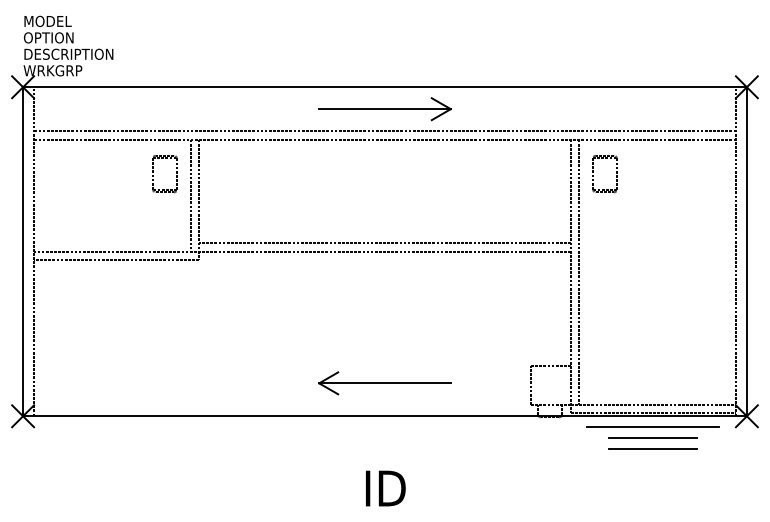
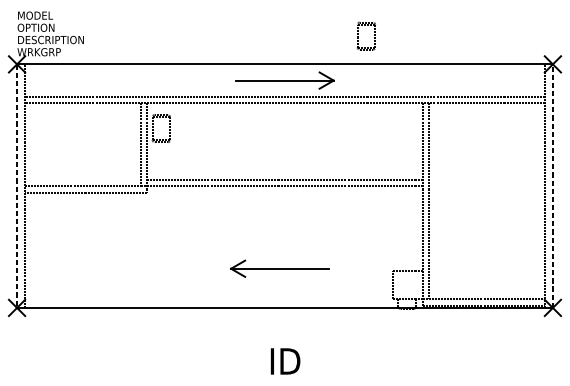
part: (153, 172) -> (152, 127), moved
part: (593, 172) -> (357, 34), moved
line: (746, 251) -> (552, 185), solid -> dashed
line: (23, 252) -> (17, 186), solid -> dashed
part: (384, 383) -> (279, 268), moved
line: (653, 427) -> (483, 316), removed
line: (653, 438) -> (483, 324), removed
line: (653, 449) -> (483, 332), removed

